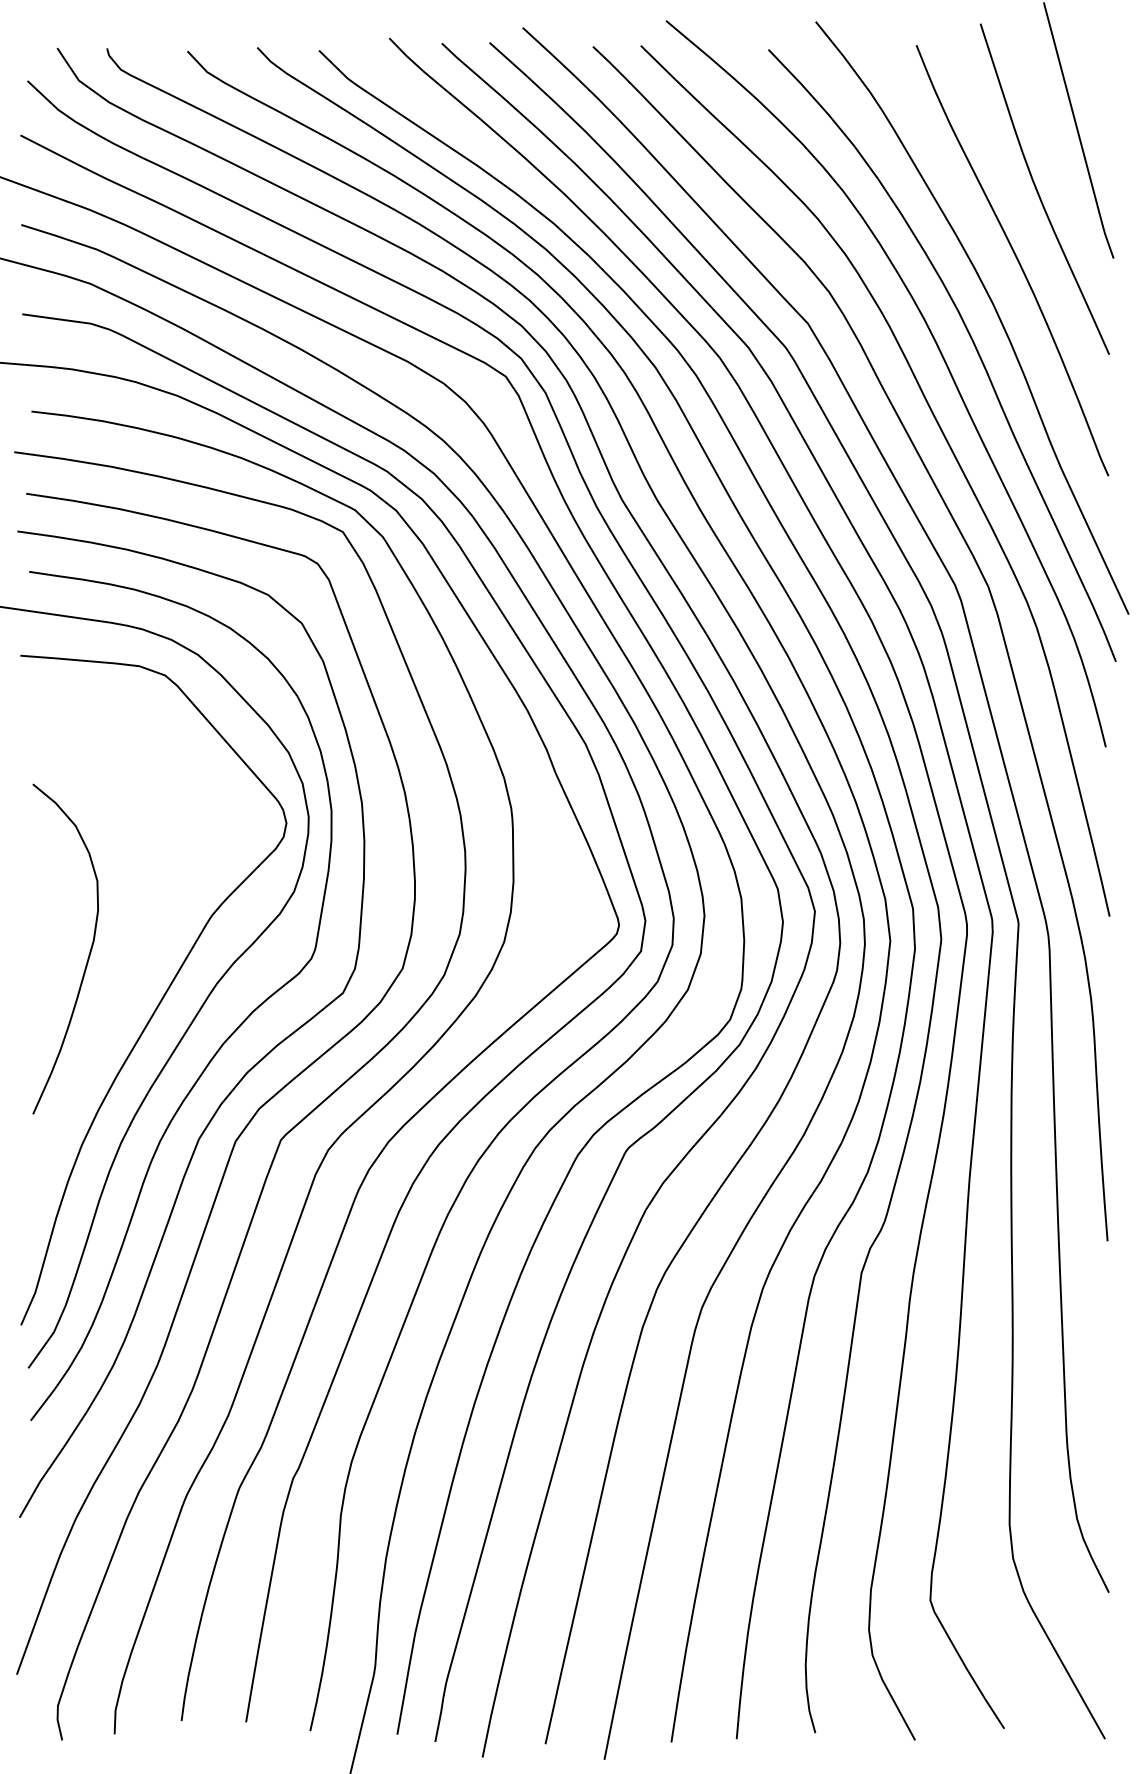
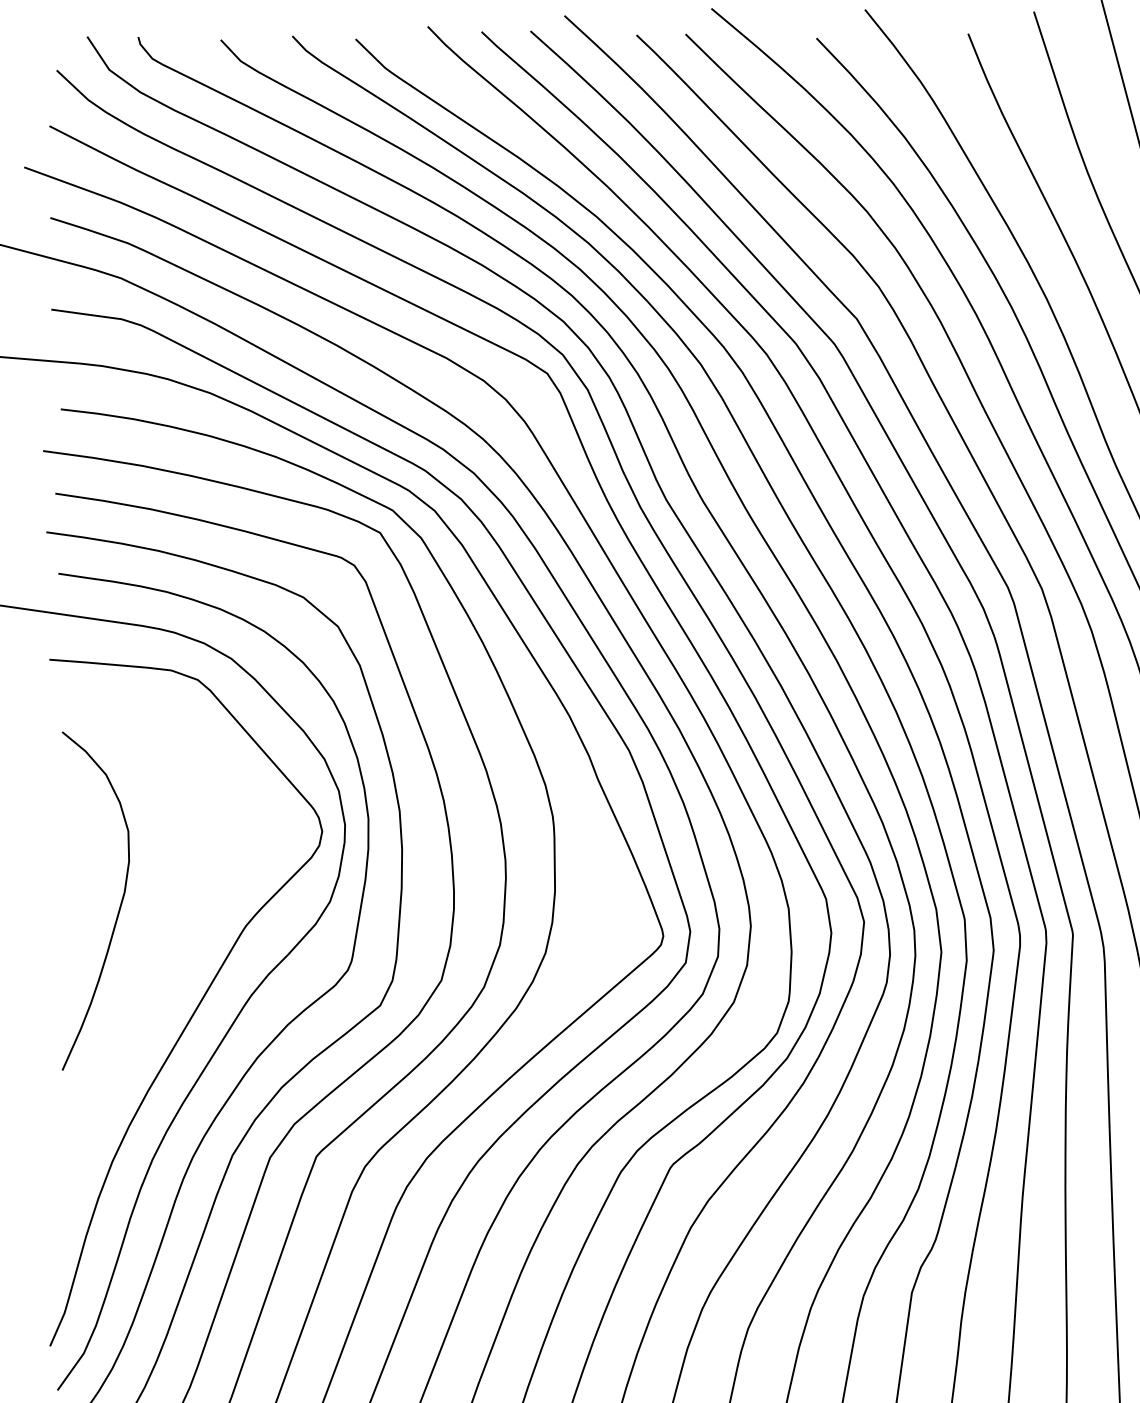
curve: (88, 954) -> (119, 906), moved

